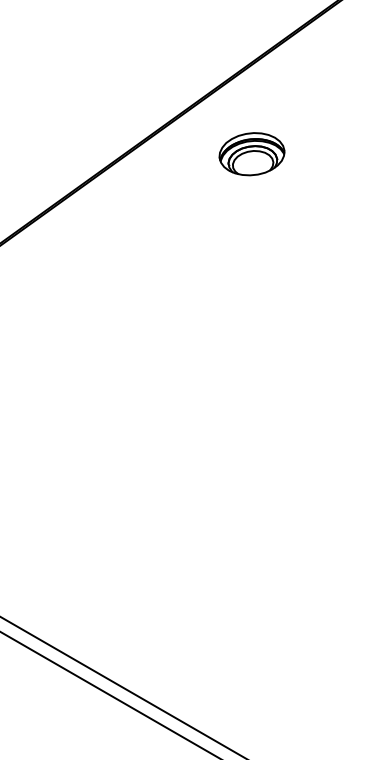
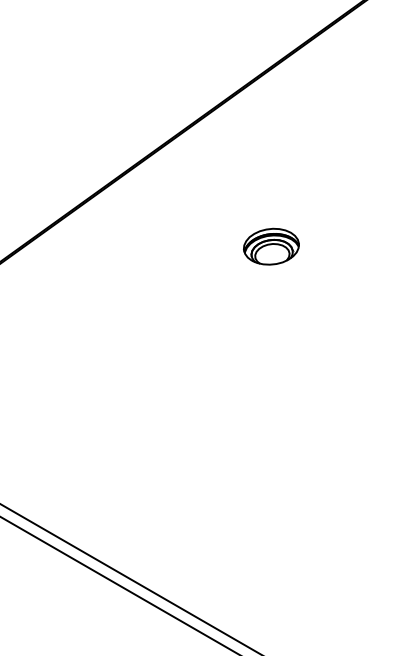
part: (252, 153) -> (271, 246), moved

